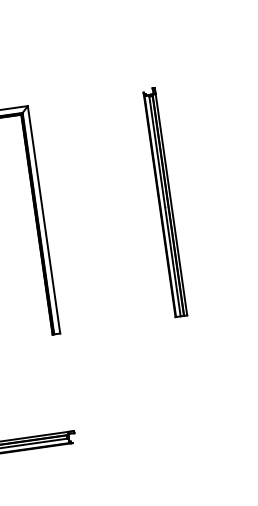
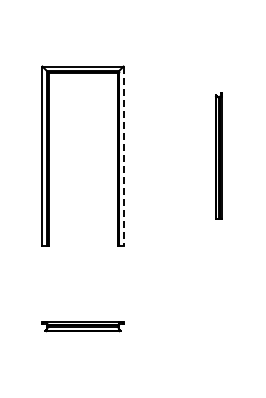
part: (164, 201) -> (218, 155), size x0.7
line: (44, 220) -> (123, 156), solid -> dashed

